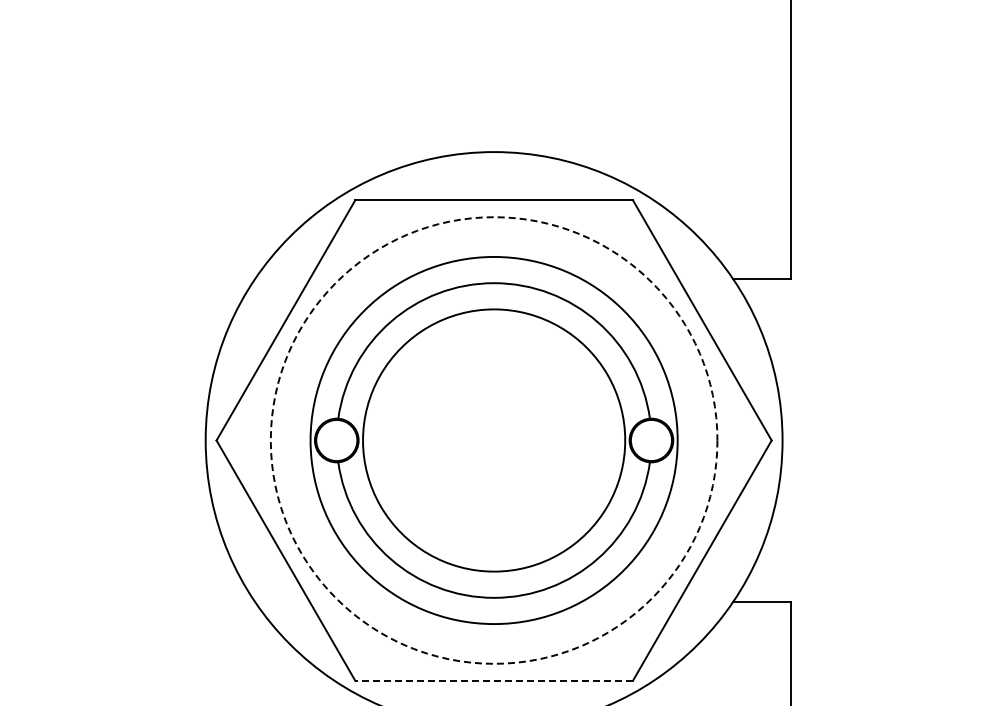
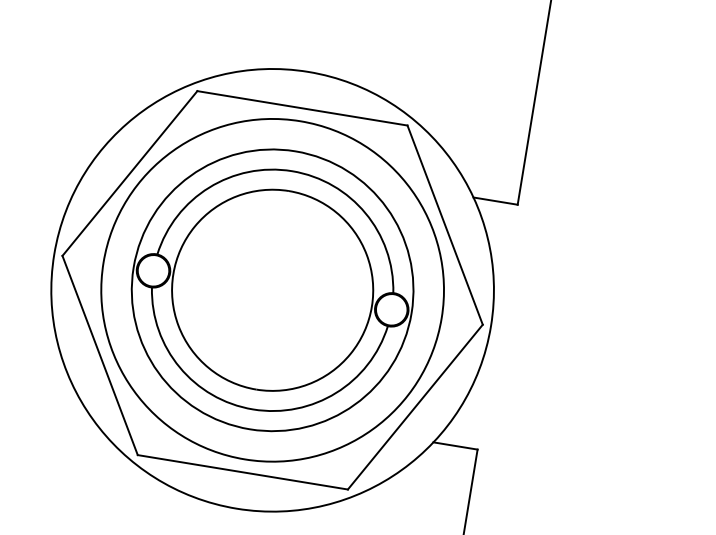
circle: (493, 440) -> (272, 290), dashed -> solid
line: (494, 680) -> (243, 472), dashed -> solid

